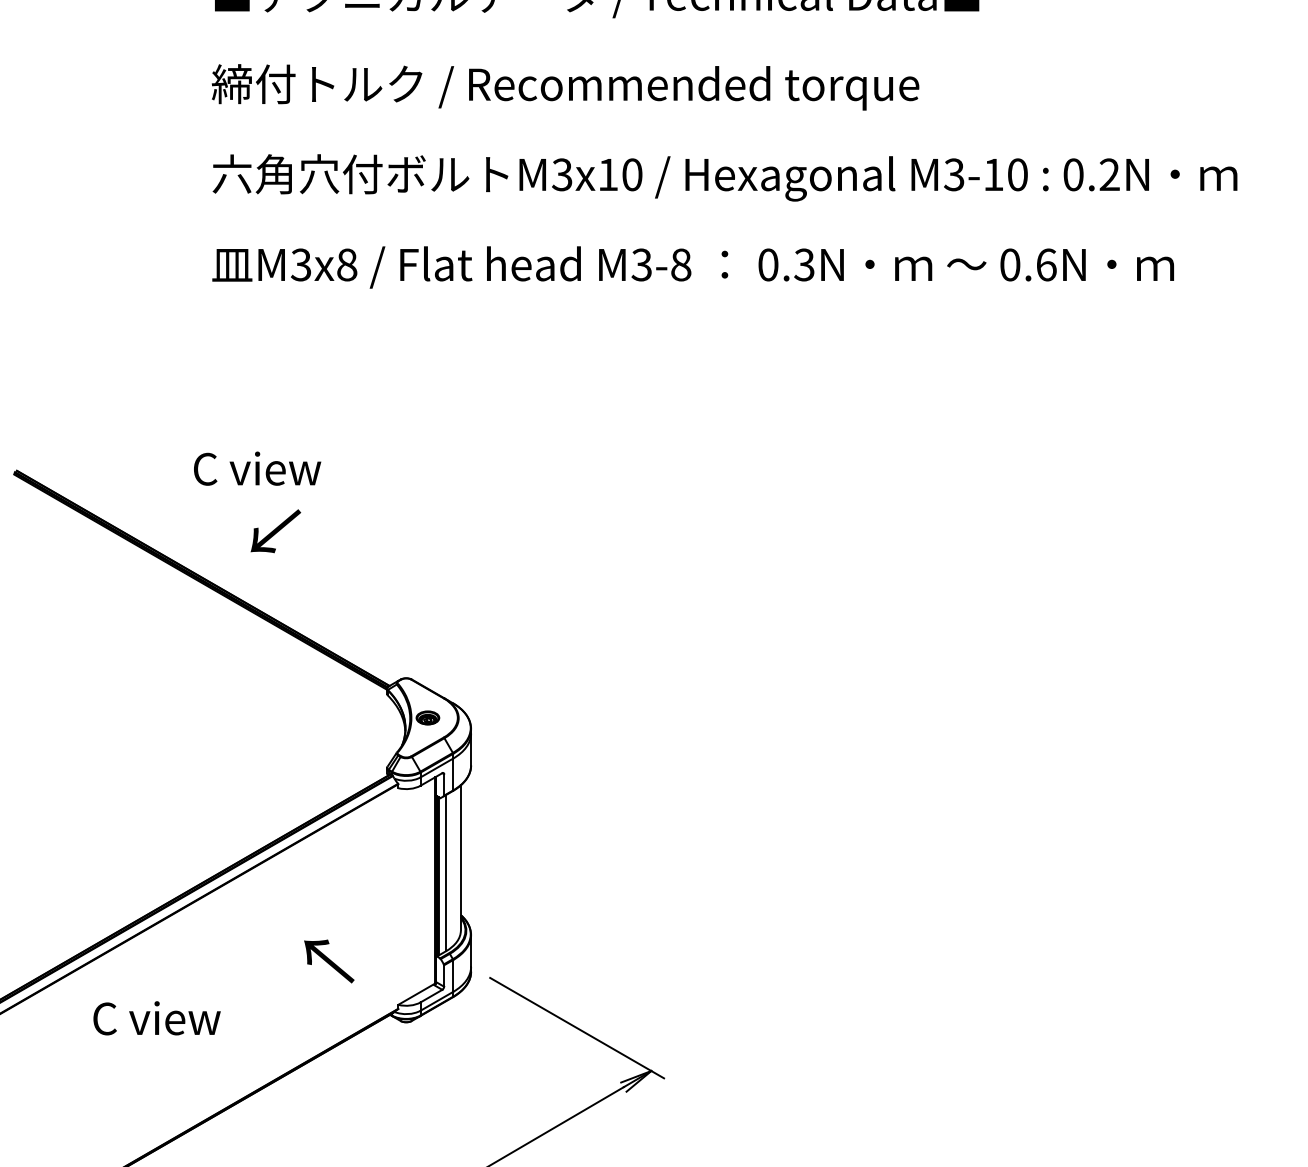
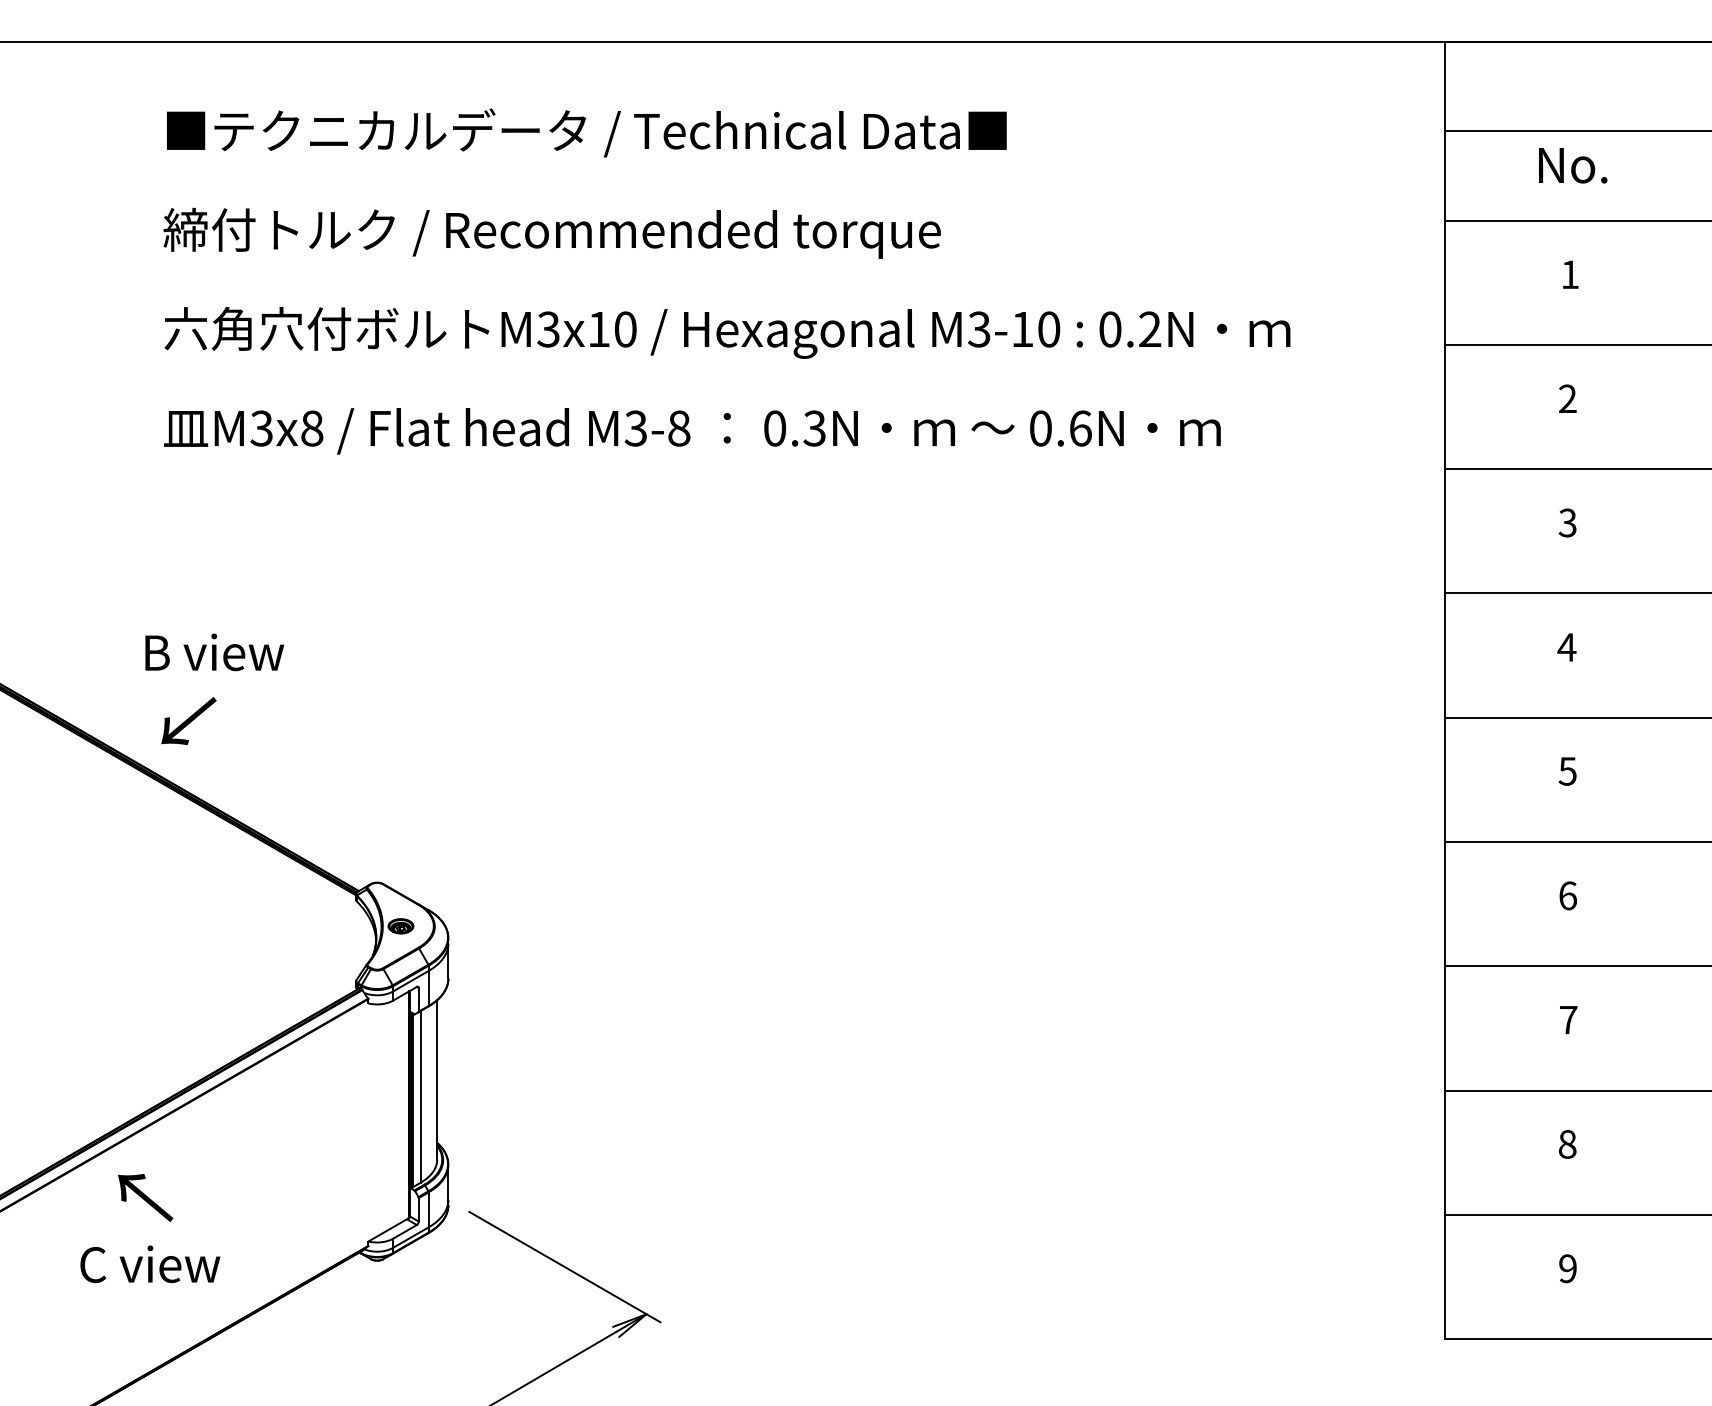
text: (257, 468) -> (213, 652), C view -> B view
text: (275, 531) -> (188, 721), moved
text: (329, 961) -> (145, 1197), moved
text: (157, 1018) -> (150, 1264), moved

